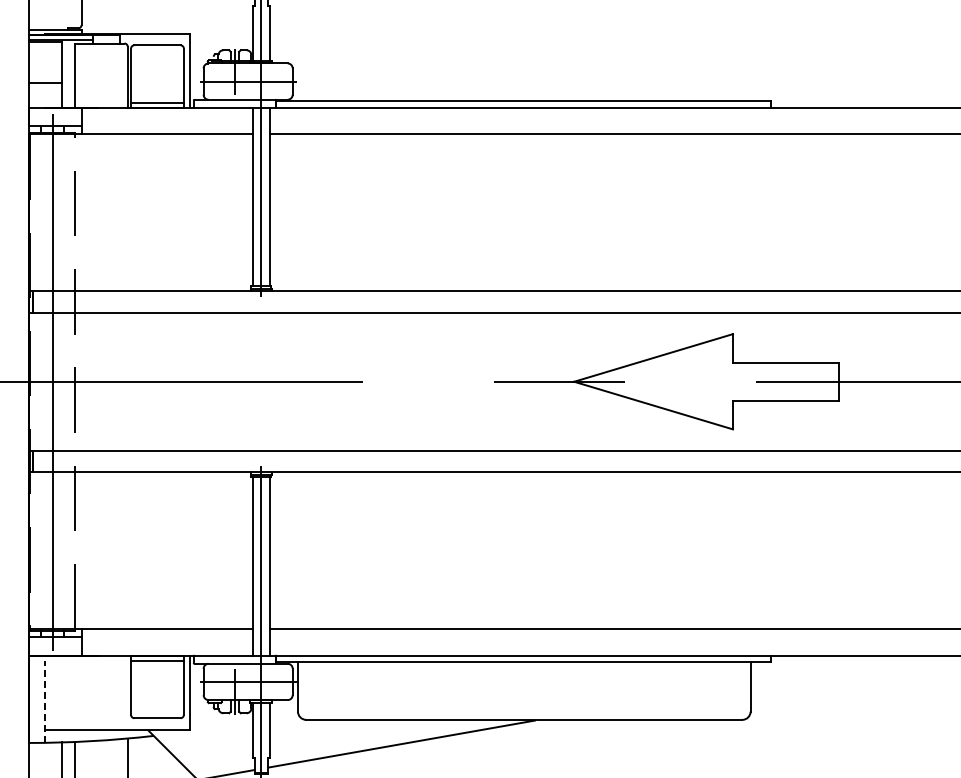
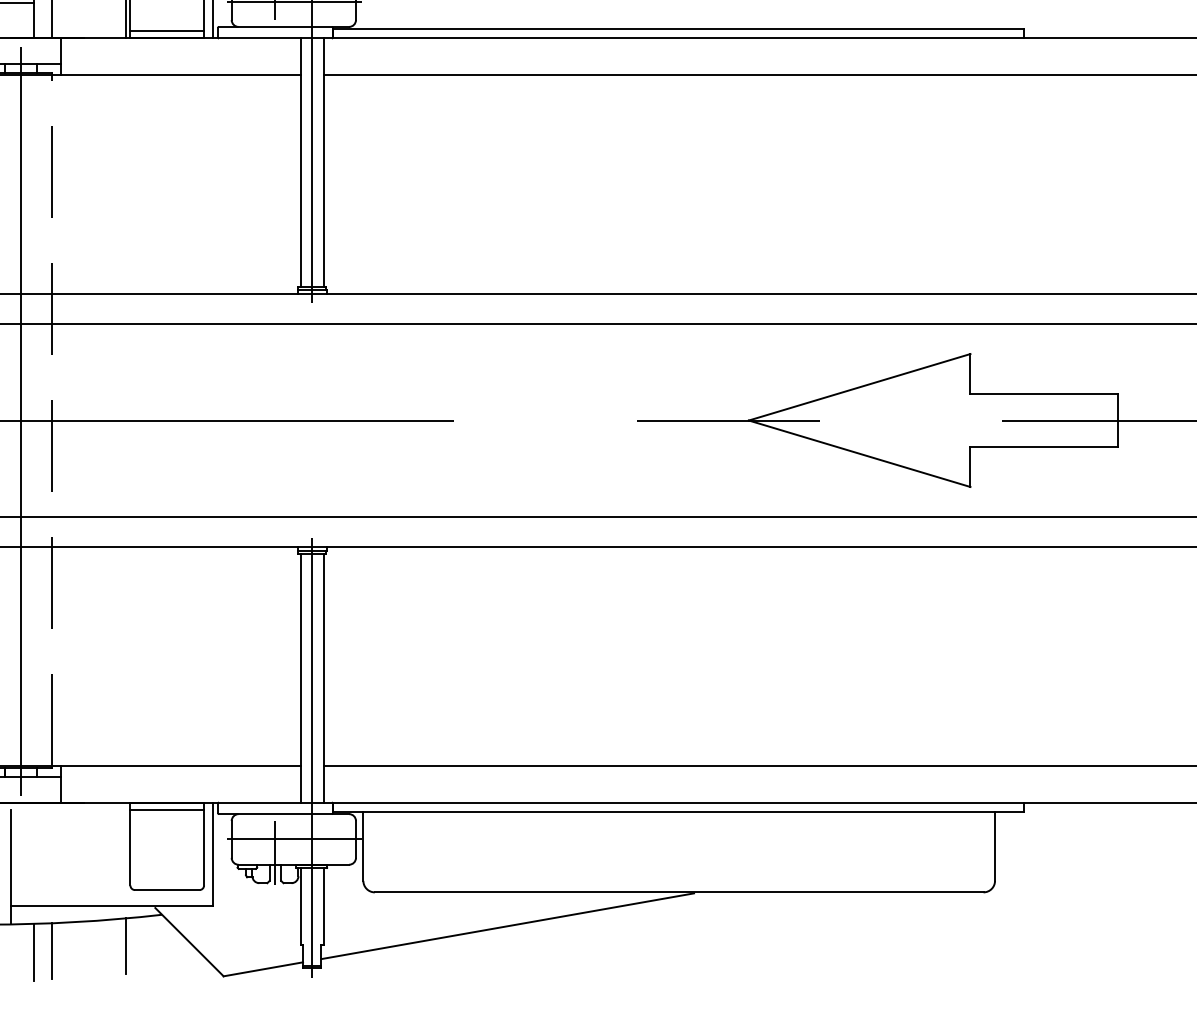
line: (45, 701) -> (10, 866), dashed -> solid

